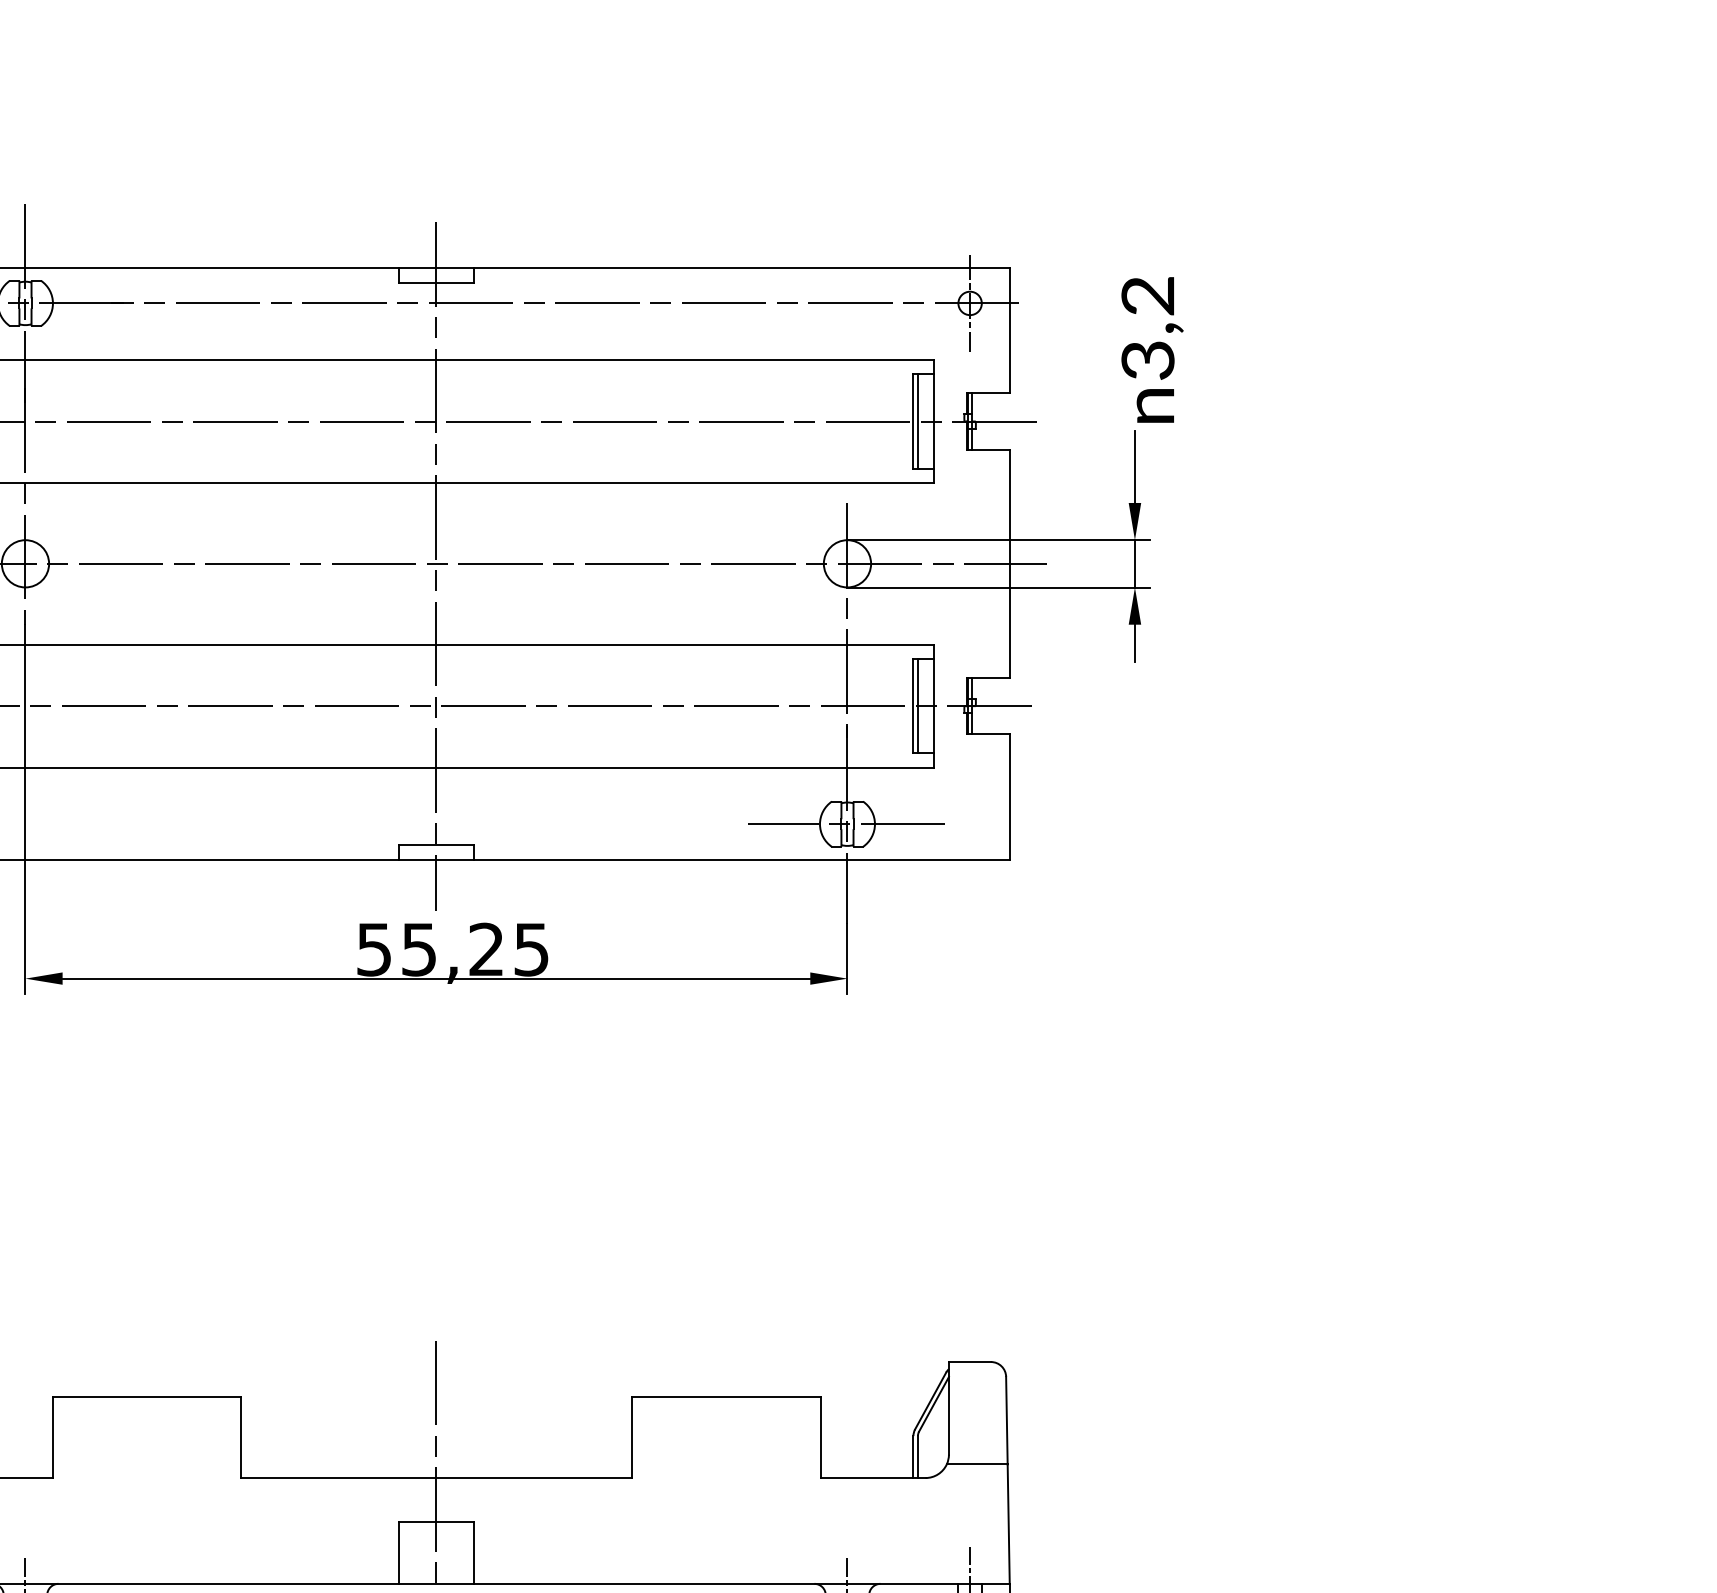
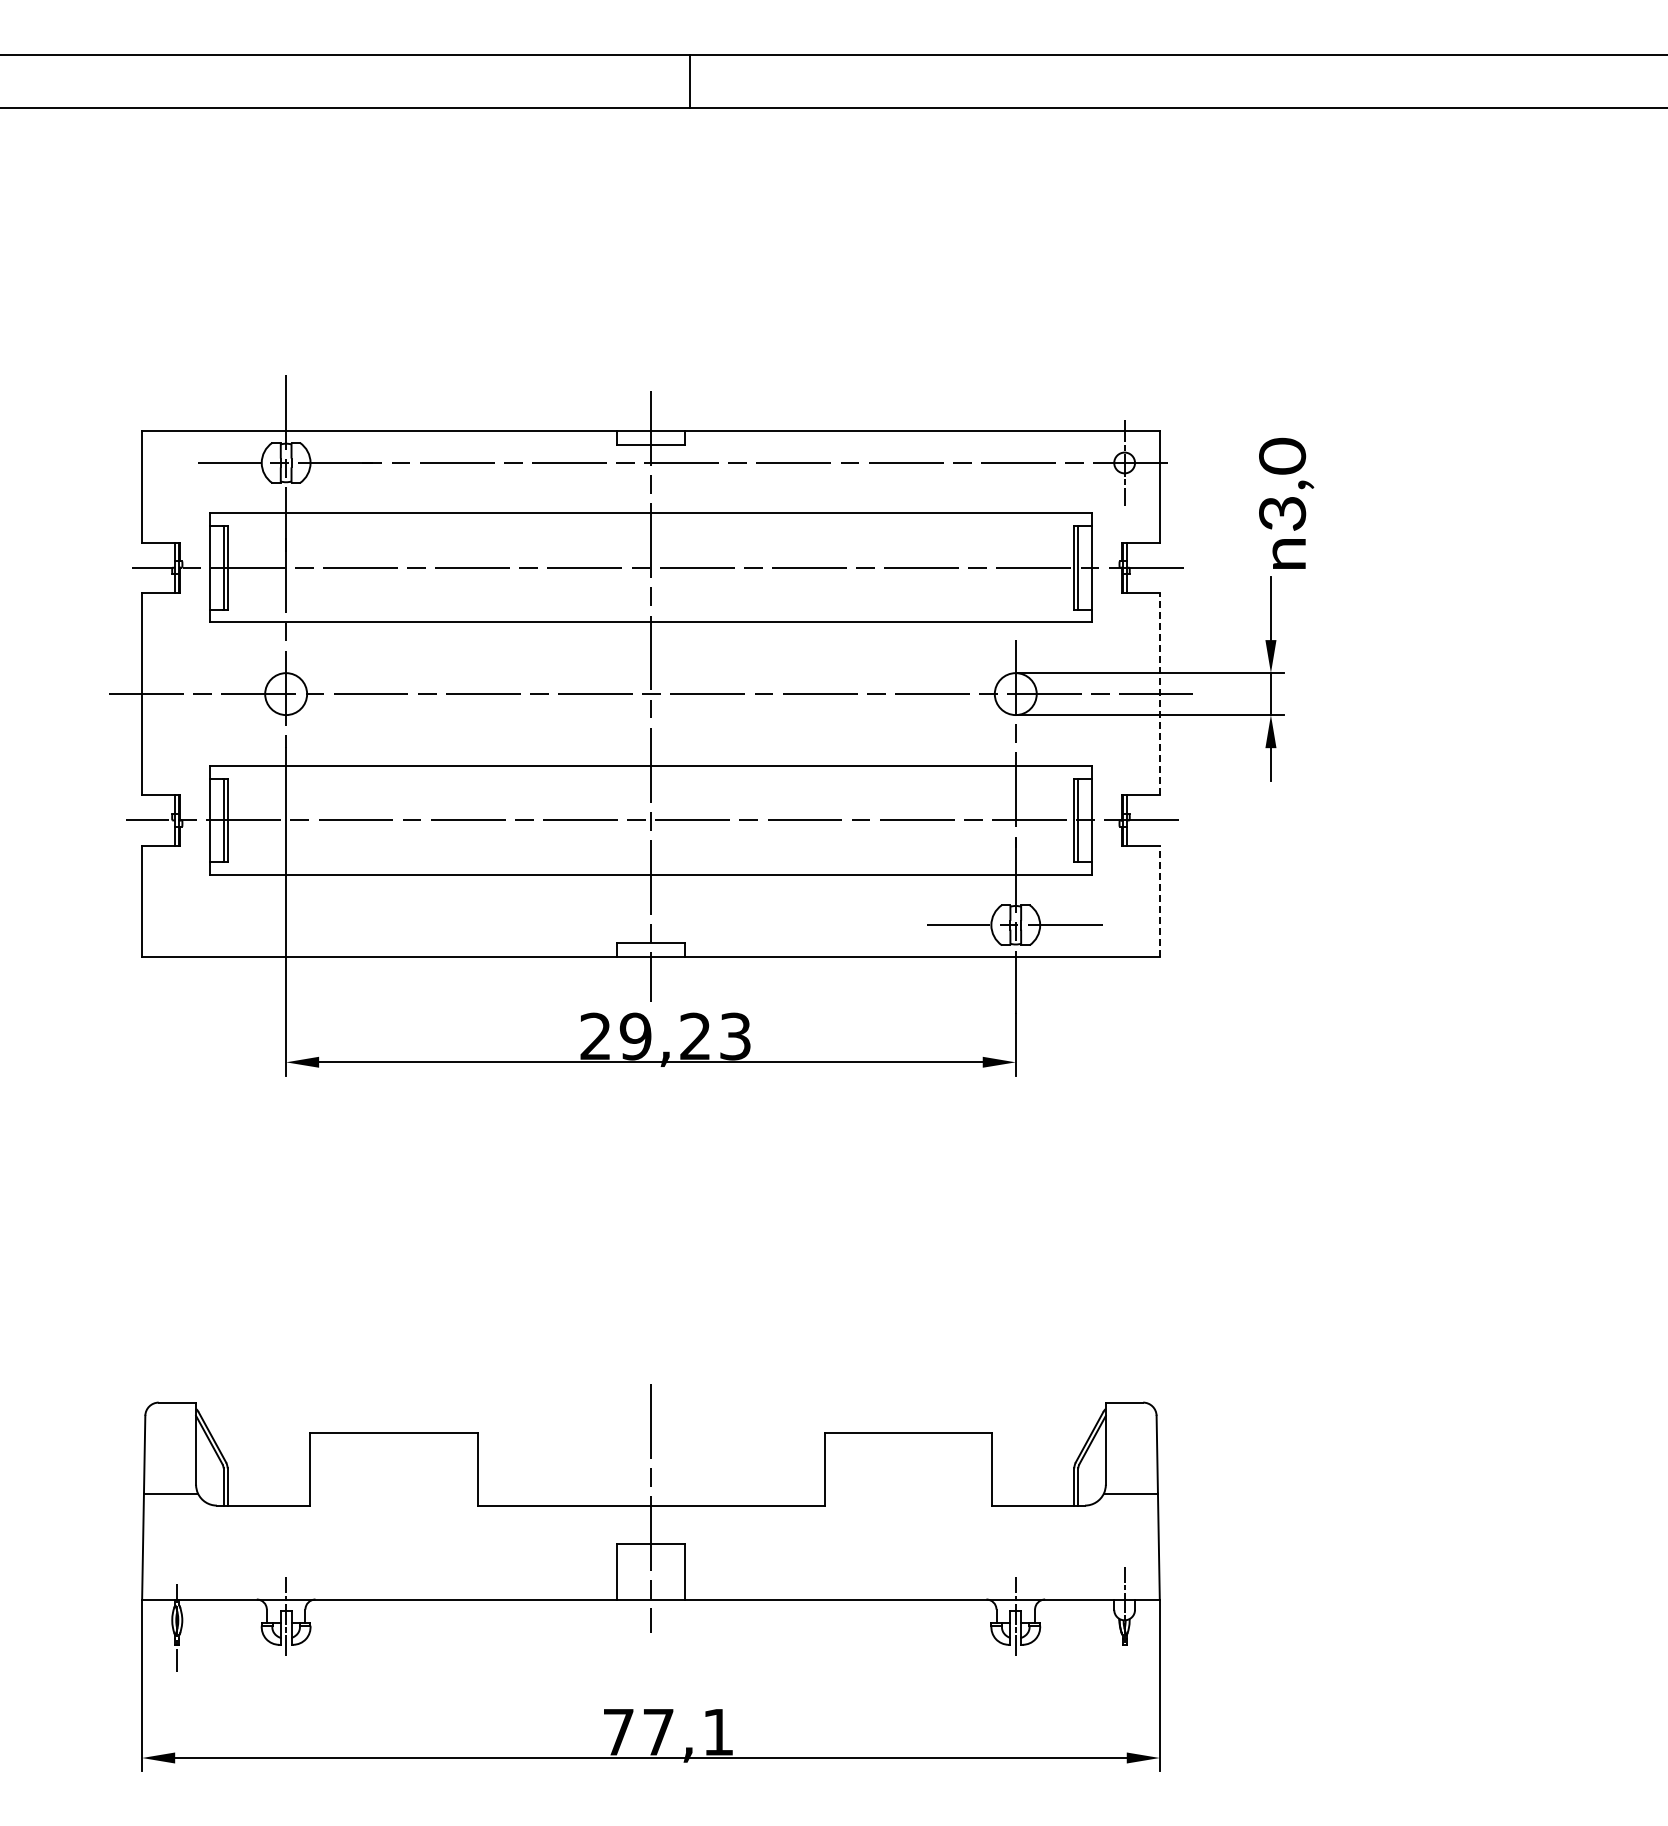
text: (1147, 295) -> (1282, 455), 3,2 -> 3,0
line: (1009, 563) -> (1159, 693), solid -> dashed
line: (1009, 797) -> (1159, 901), solid -> dashed
text: (452, 949) -> (665, 1036), 55,25 -> 29,23

